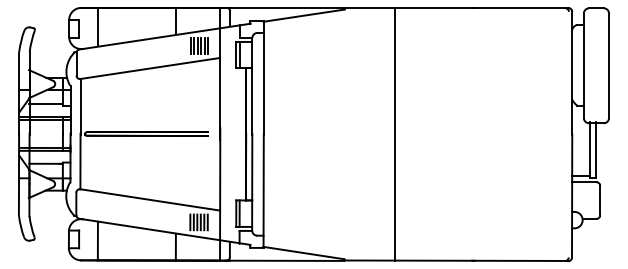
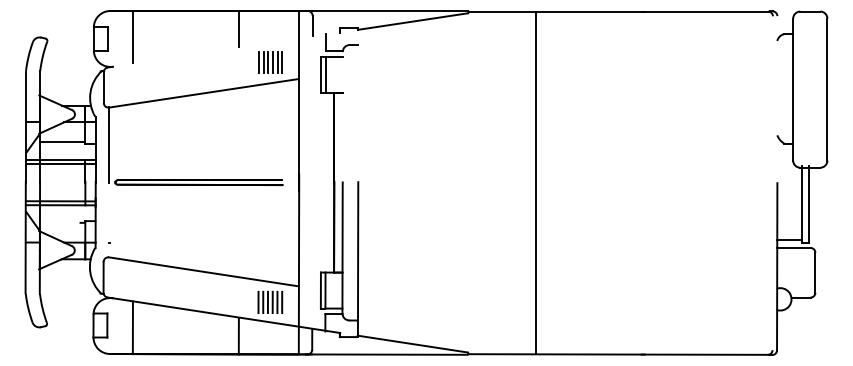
line: (166, 36) -> (226, 49), removed
line: (572, 73) -> (777, 99), removed
line: (263, 78) -> (358, 106), removed
line: (252, 86) -> (342, 117), removed
line: (80, 161) -> (109, 219), removed
line: (46, 163) -> (62, 222), removed

